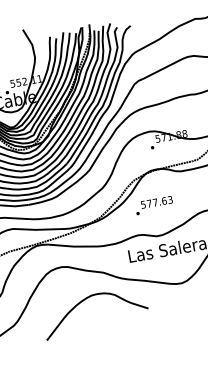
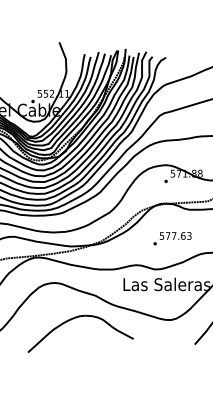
text: (154, 205) -> (172, 238), moved

